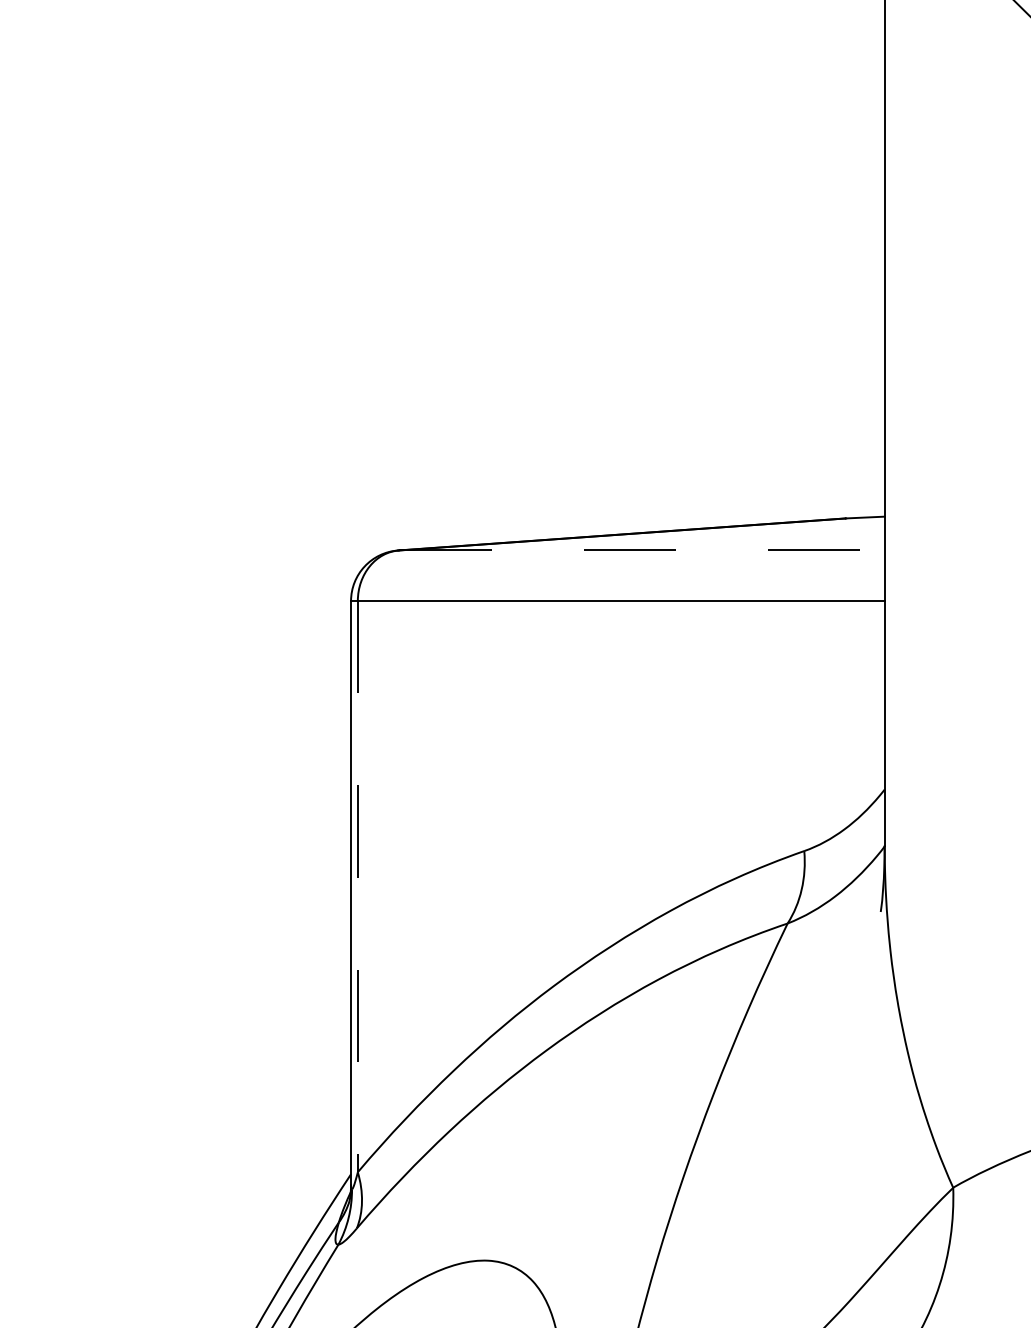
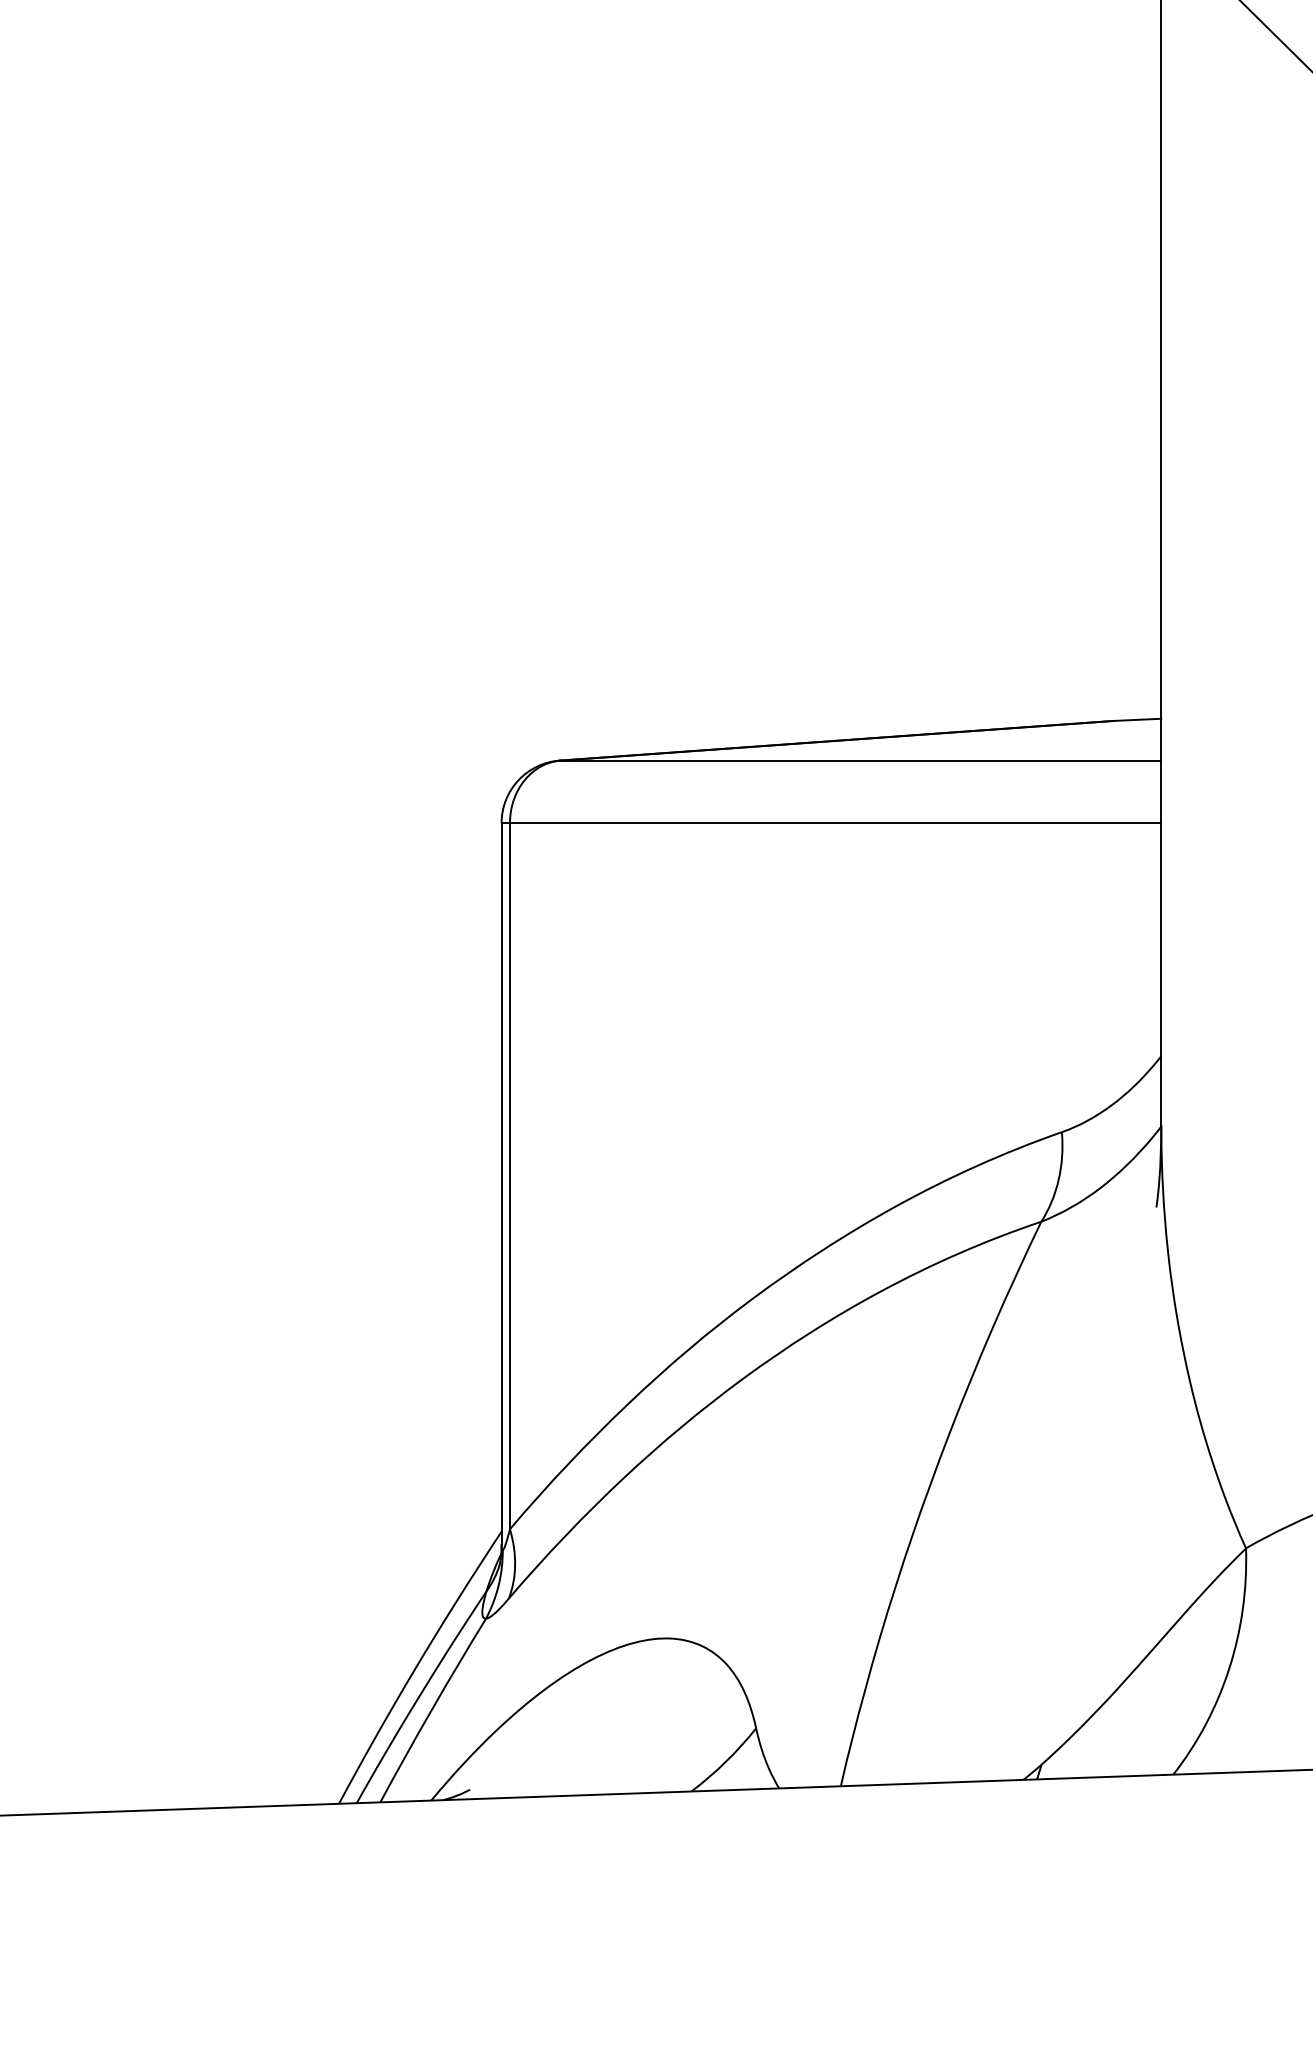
line: (642, 550) -> (861, 760), dashed -> solid
line: (358, 886) -> (510, 1176), dashed -> solid

